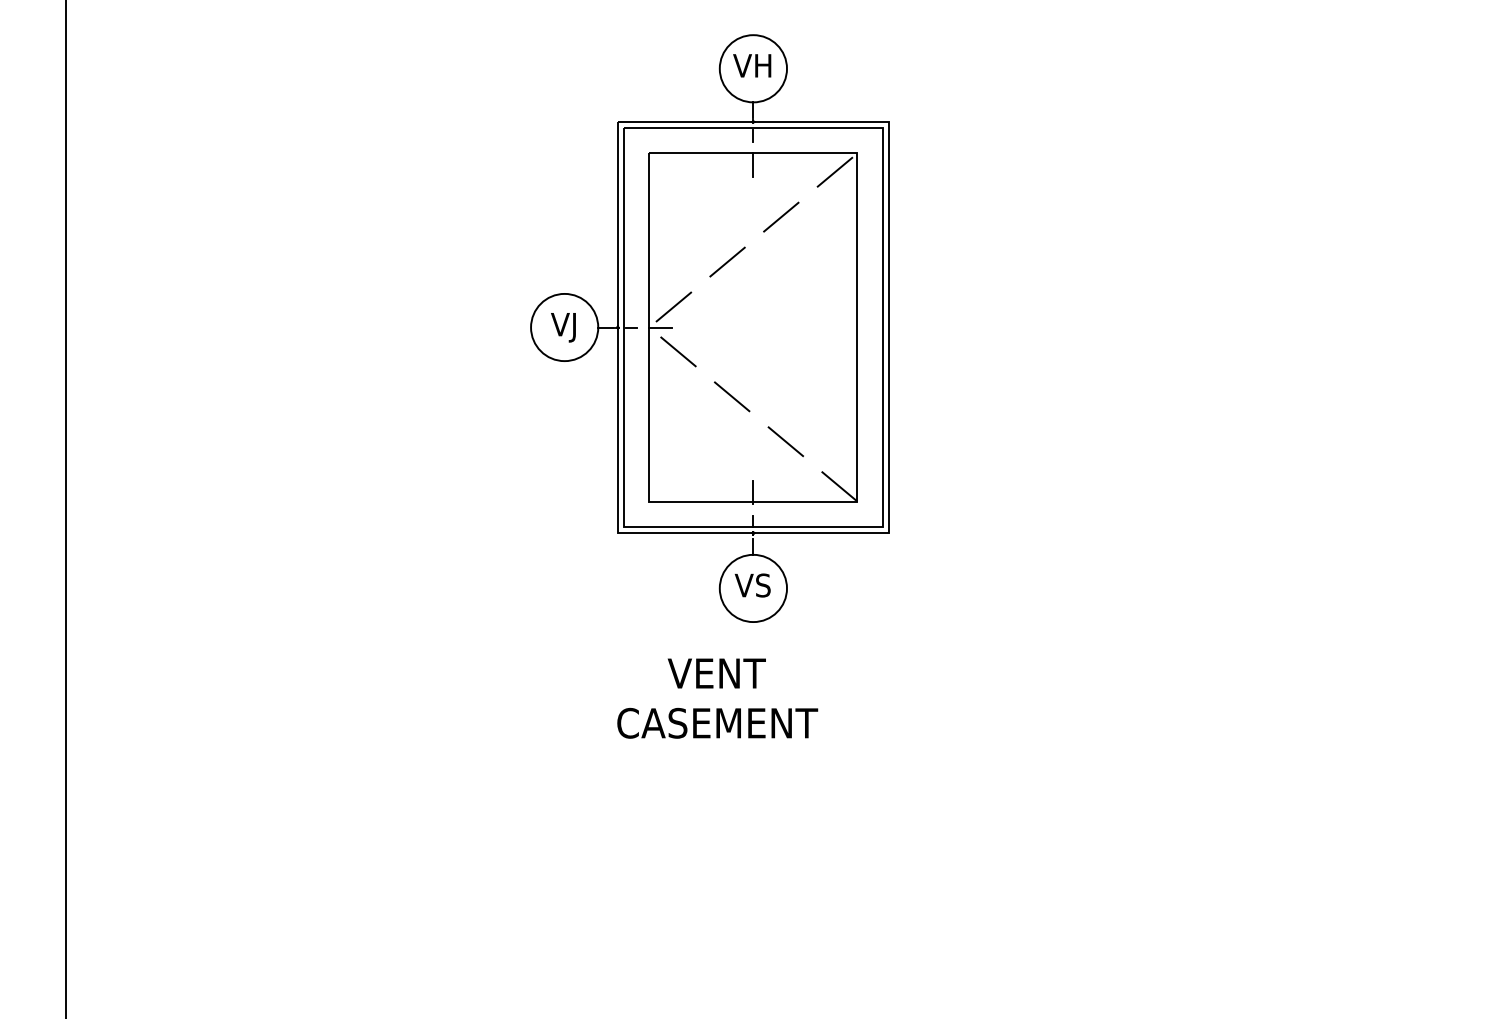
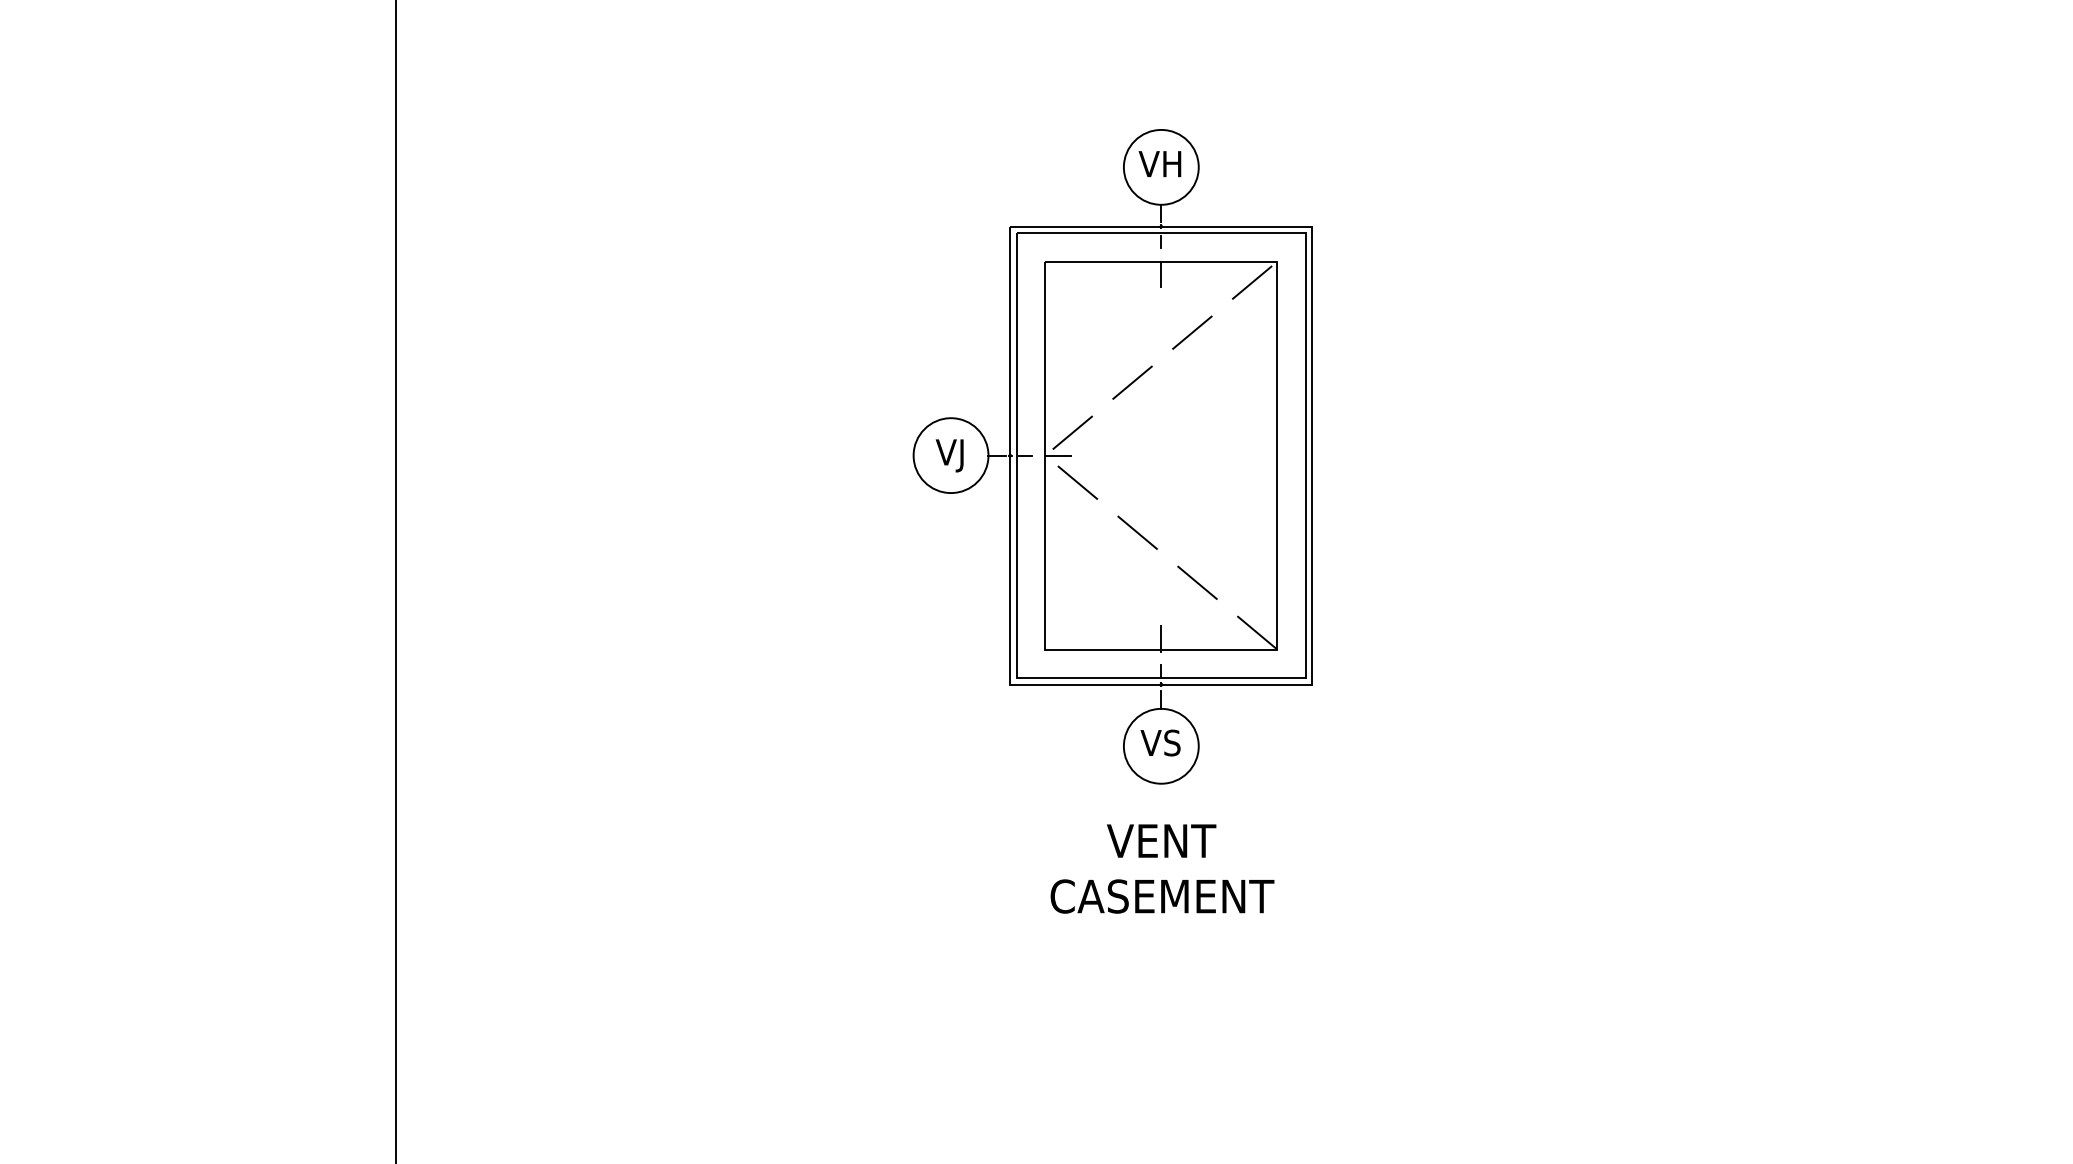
text: (717, 698) -> (1162, 868), moved

